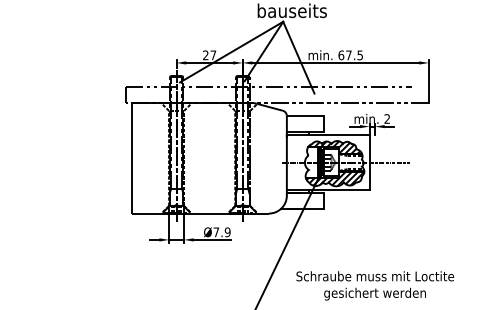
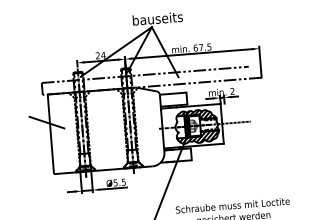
text: (213, 55) -> (103, 55), 27 -> 24
line: (128, 141) -> (47, 122), added
text: (221, 232) -> (119, 182), Ø7.9 -> Ø5.5

